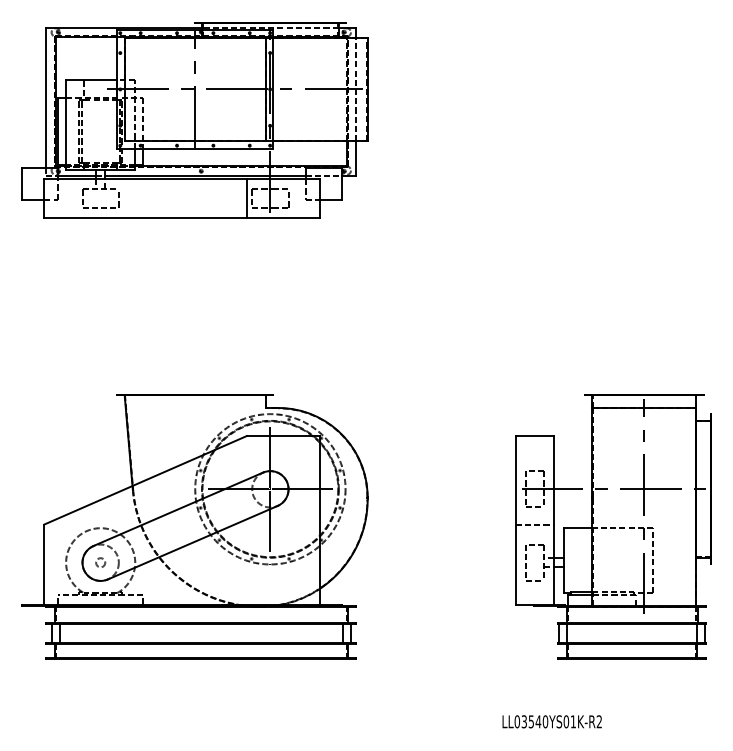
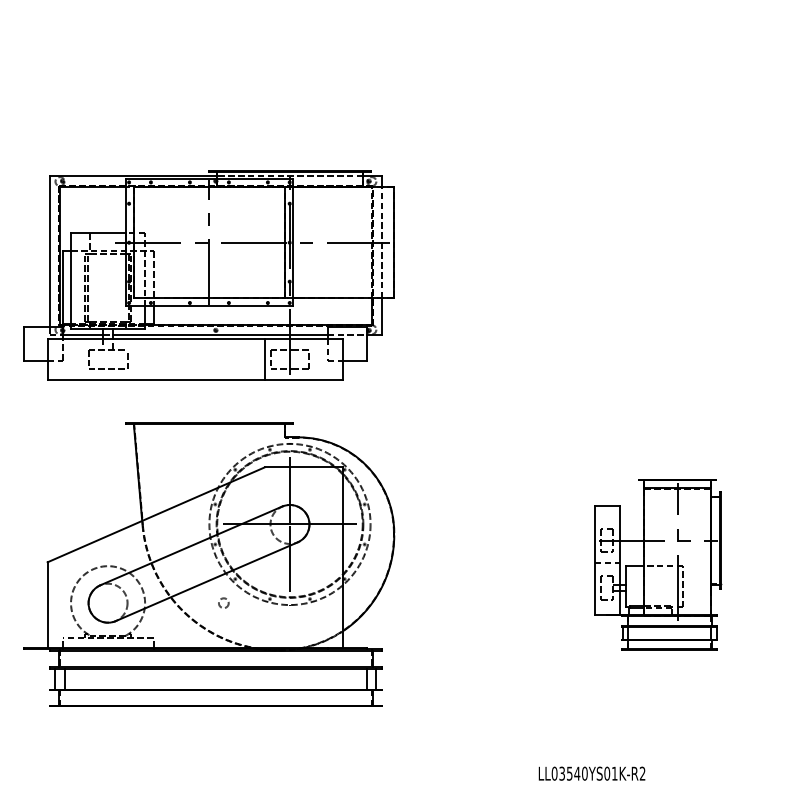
part: (194, 120) -> (208, 276), moved
part: (613, 526) -> (657, 564), size x0.6
circle: (100, 562) -> (223, 602), moved

